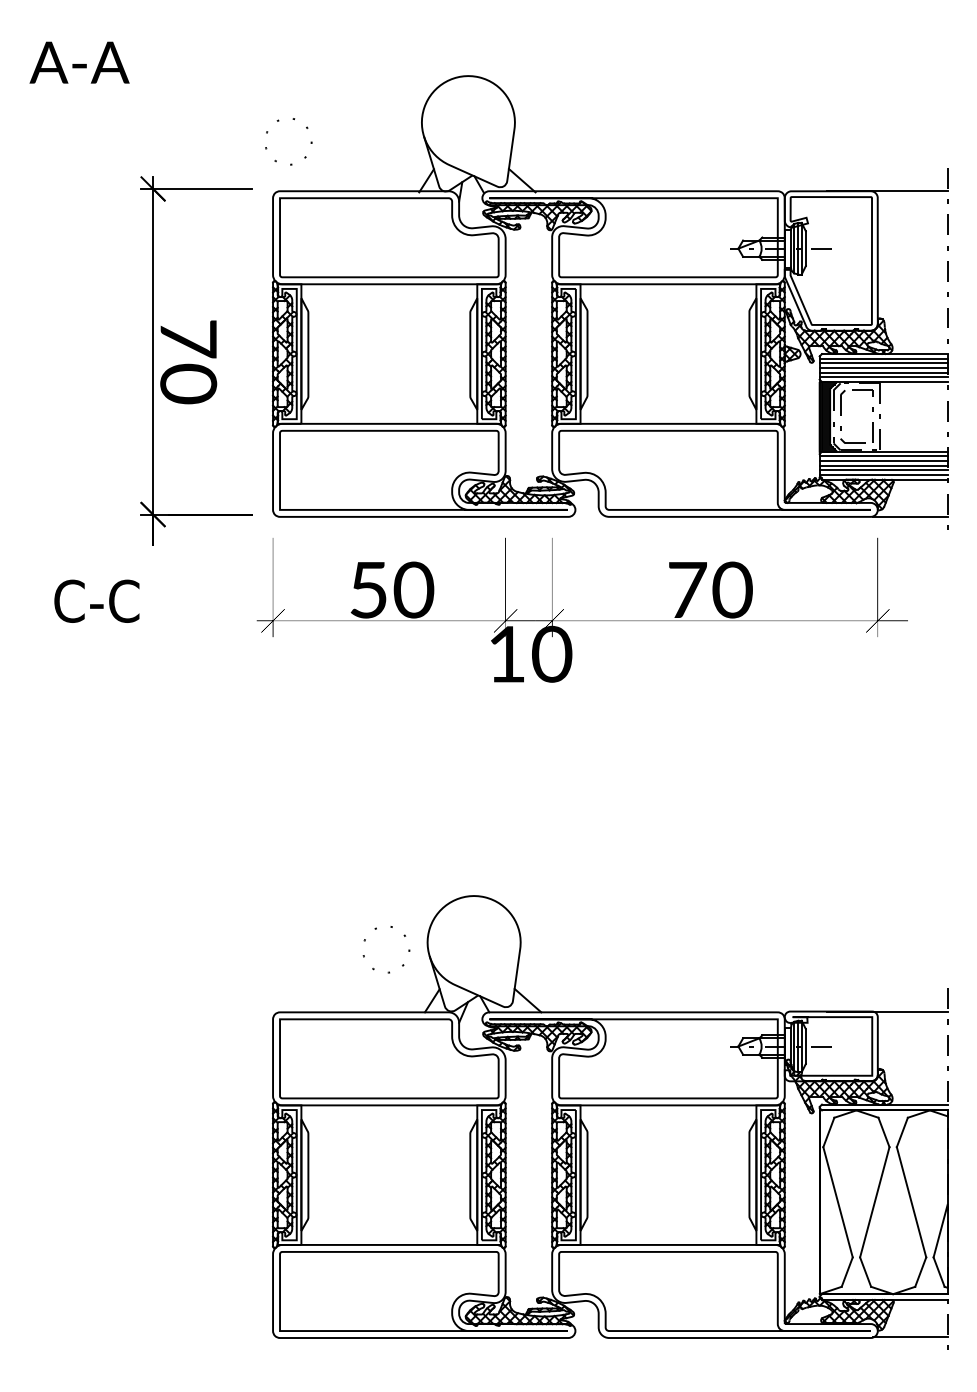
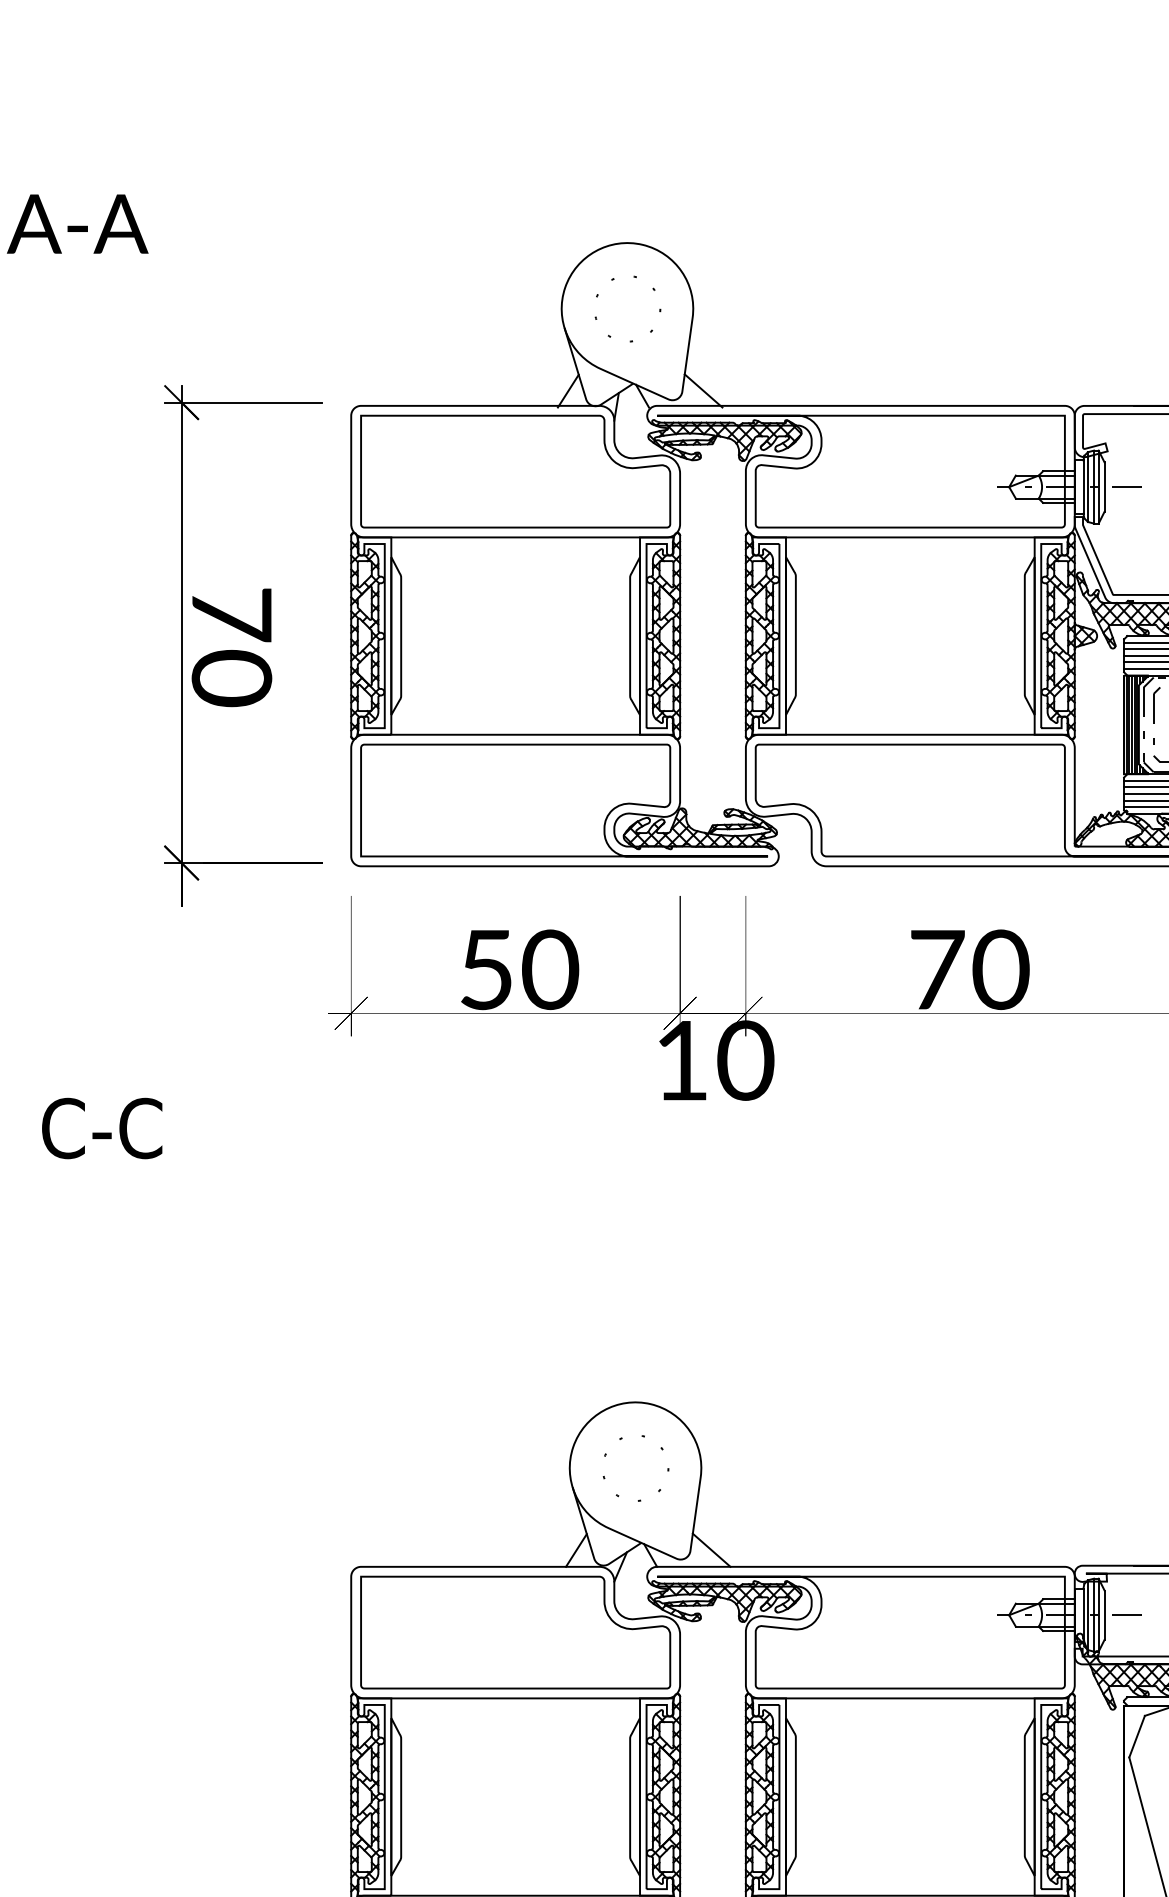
circle: (288, 141) -> (627, 308), moved
text: (96, 600) -> (101, 1127), moved
circle: (386, 949) -> (636, 1468), moved

